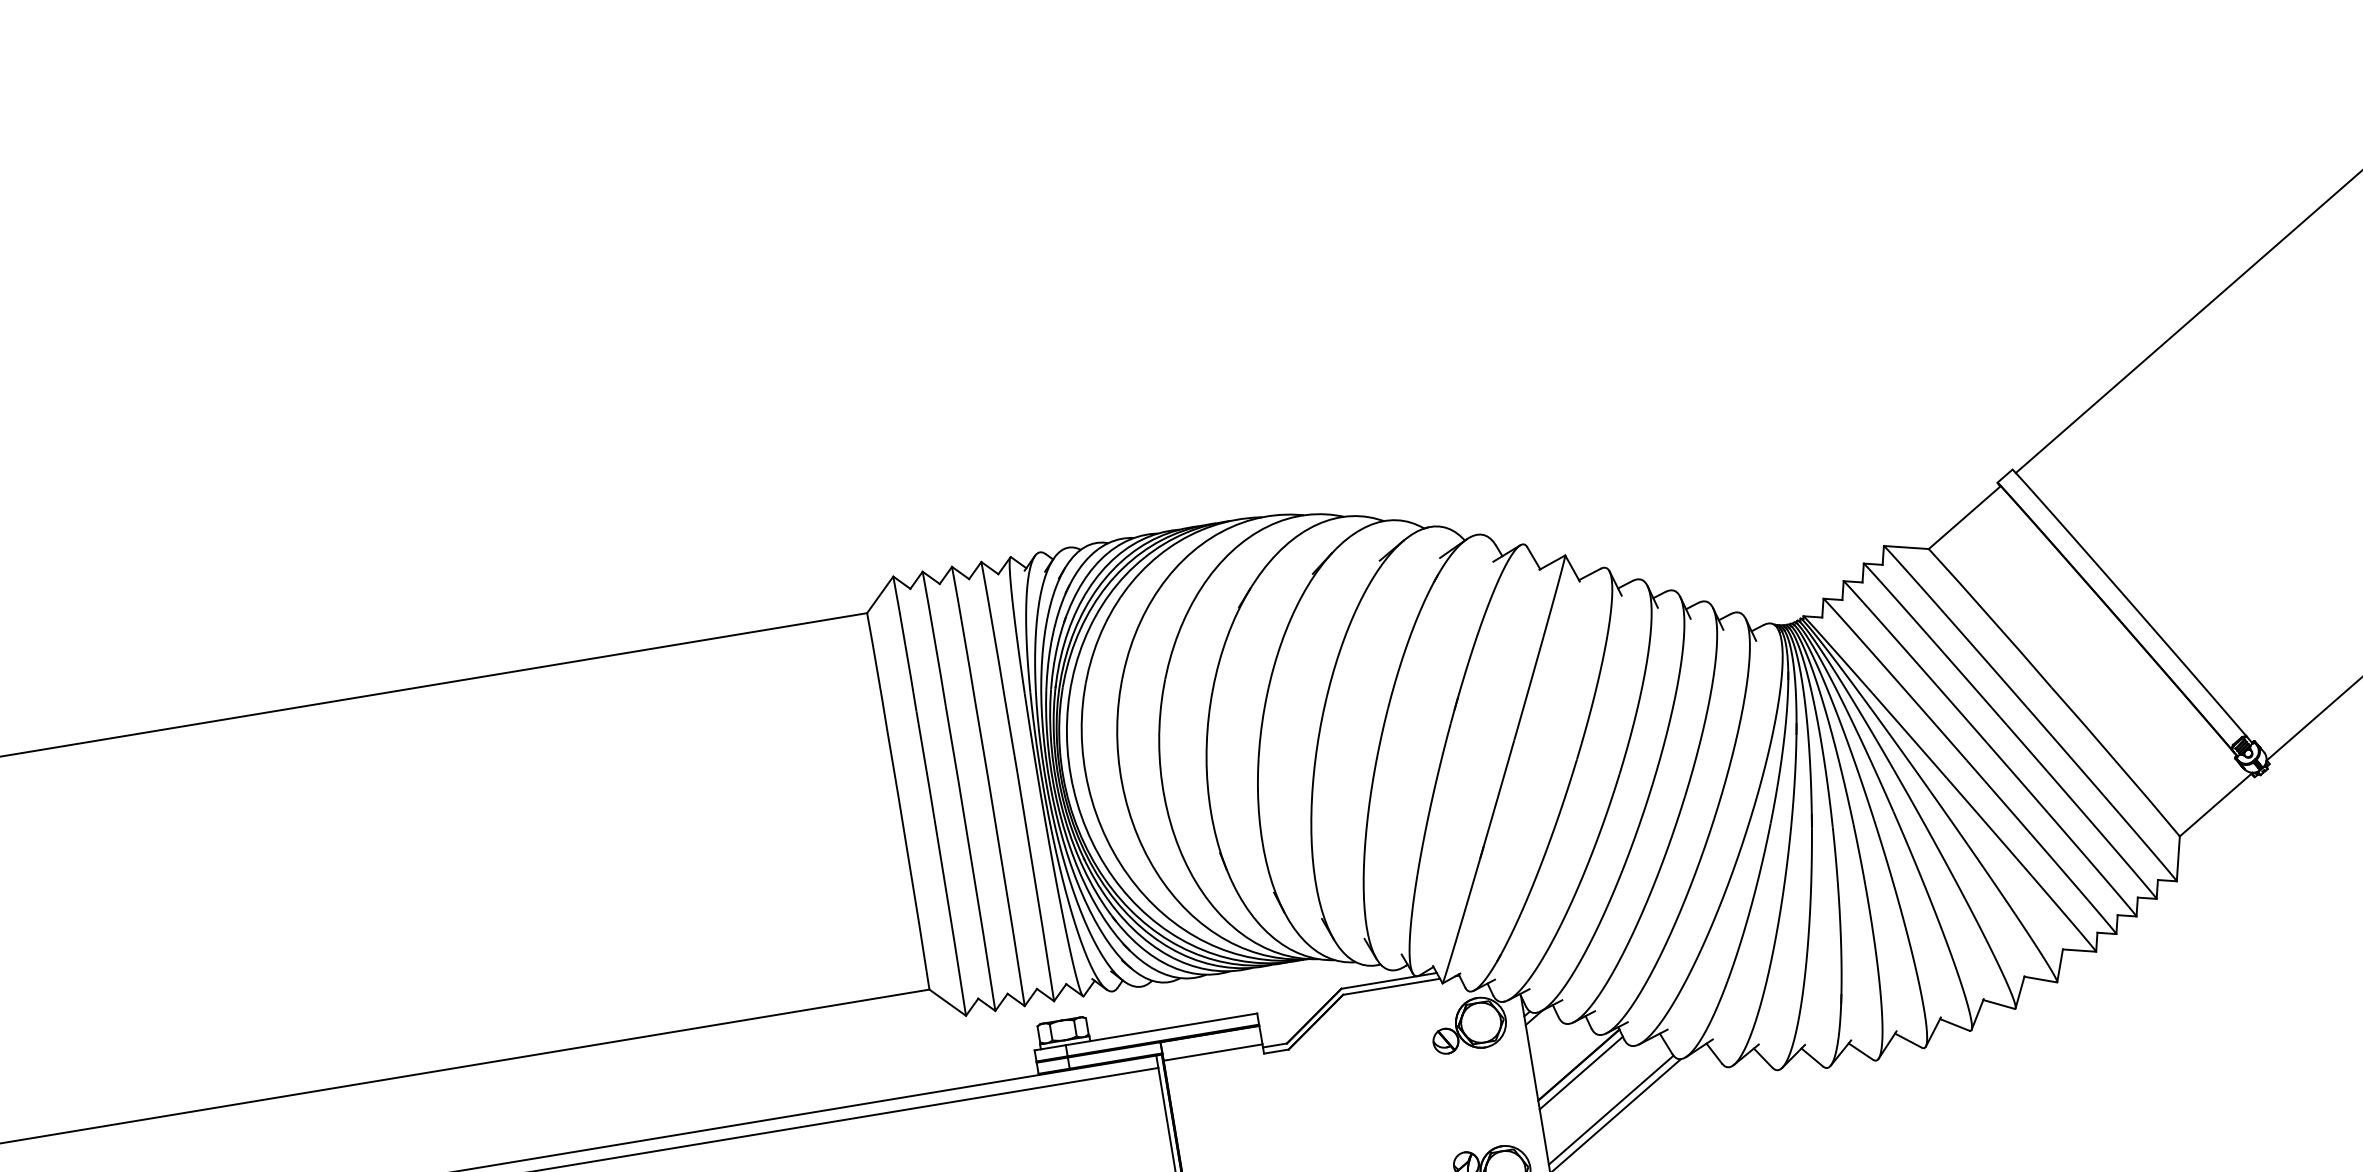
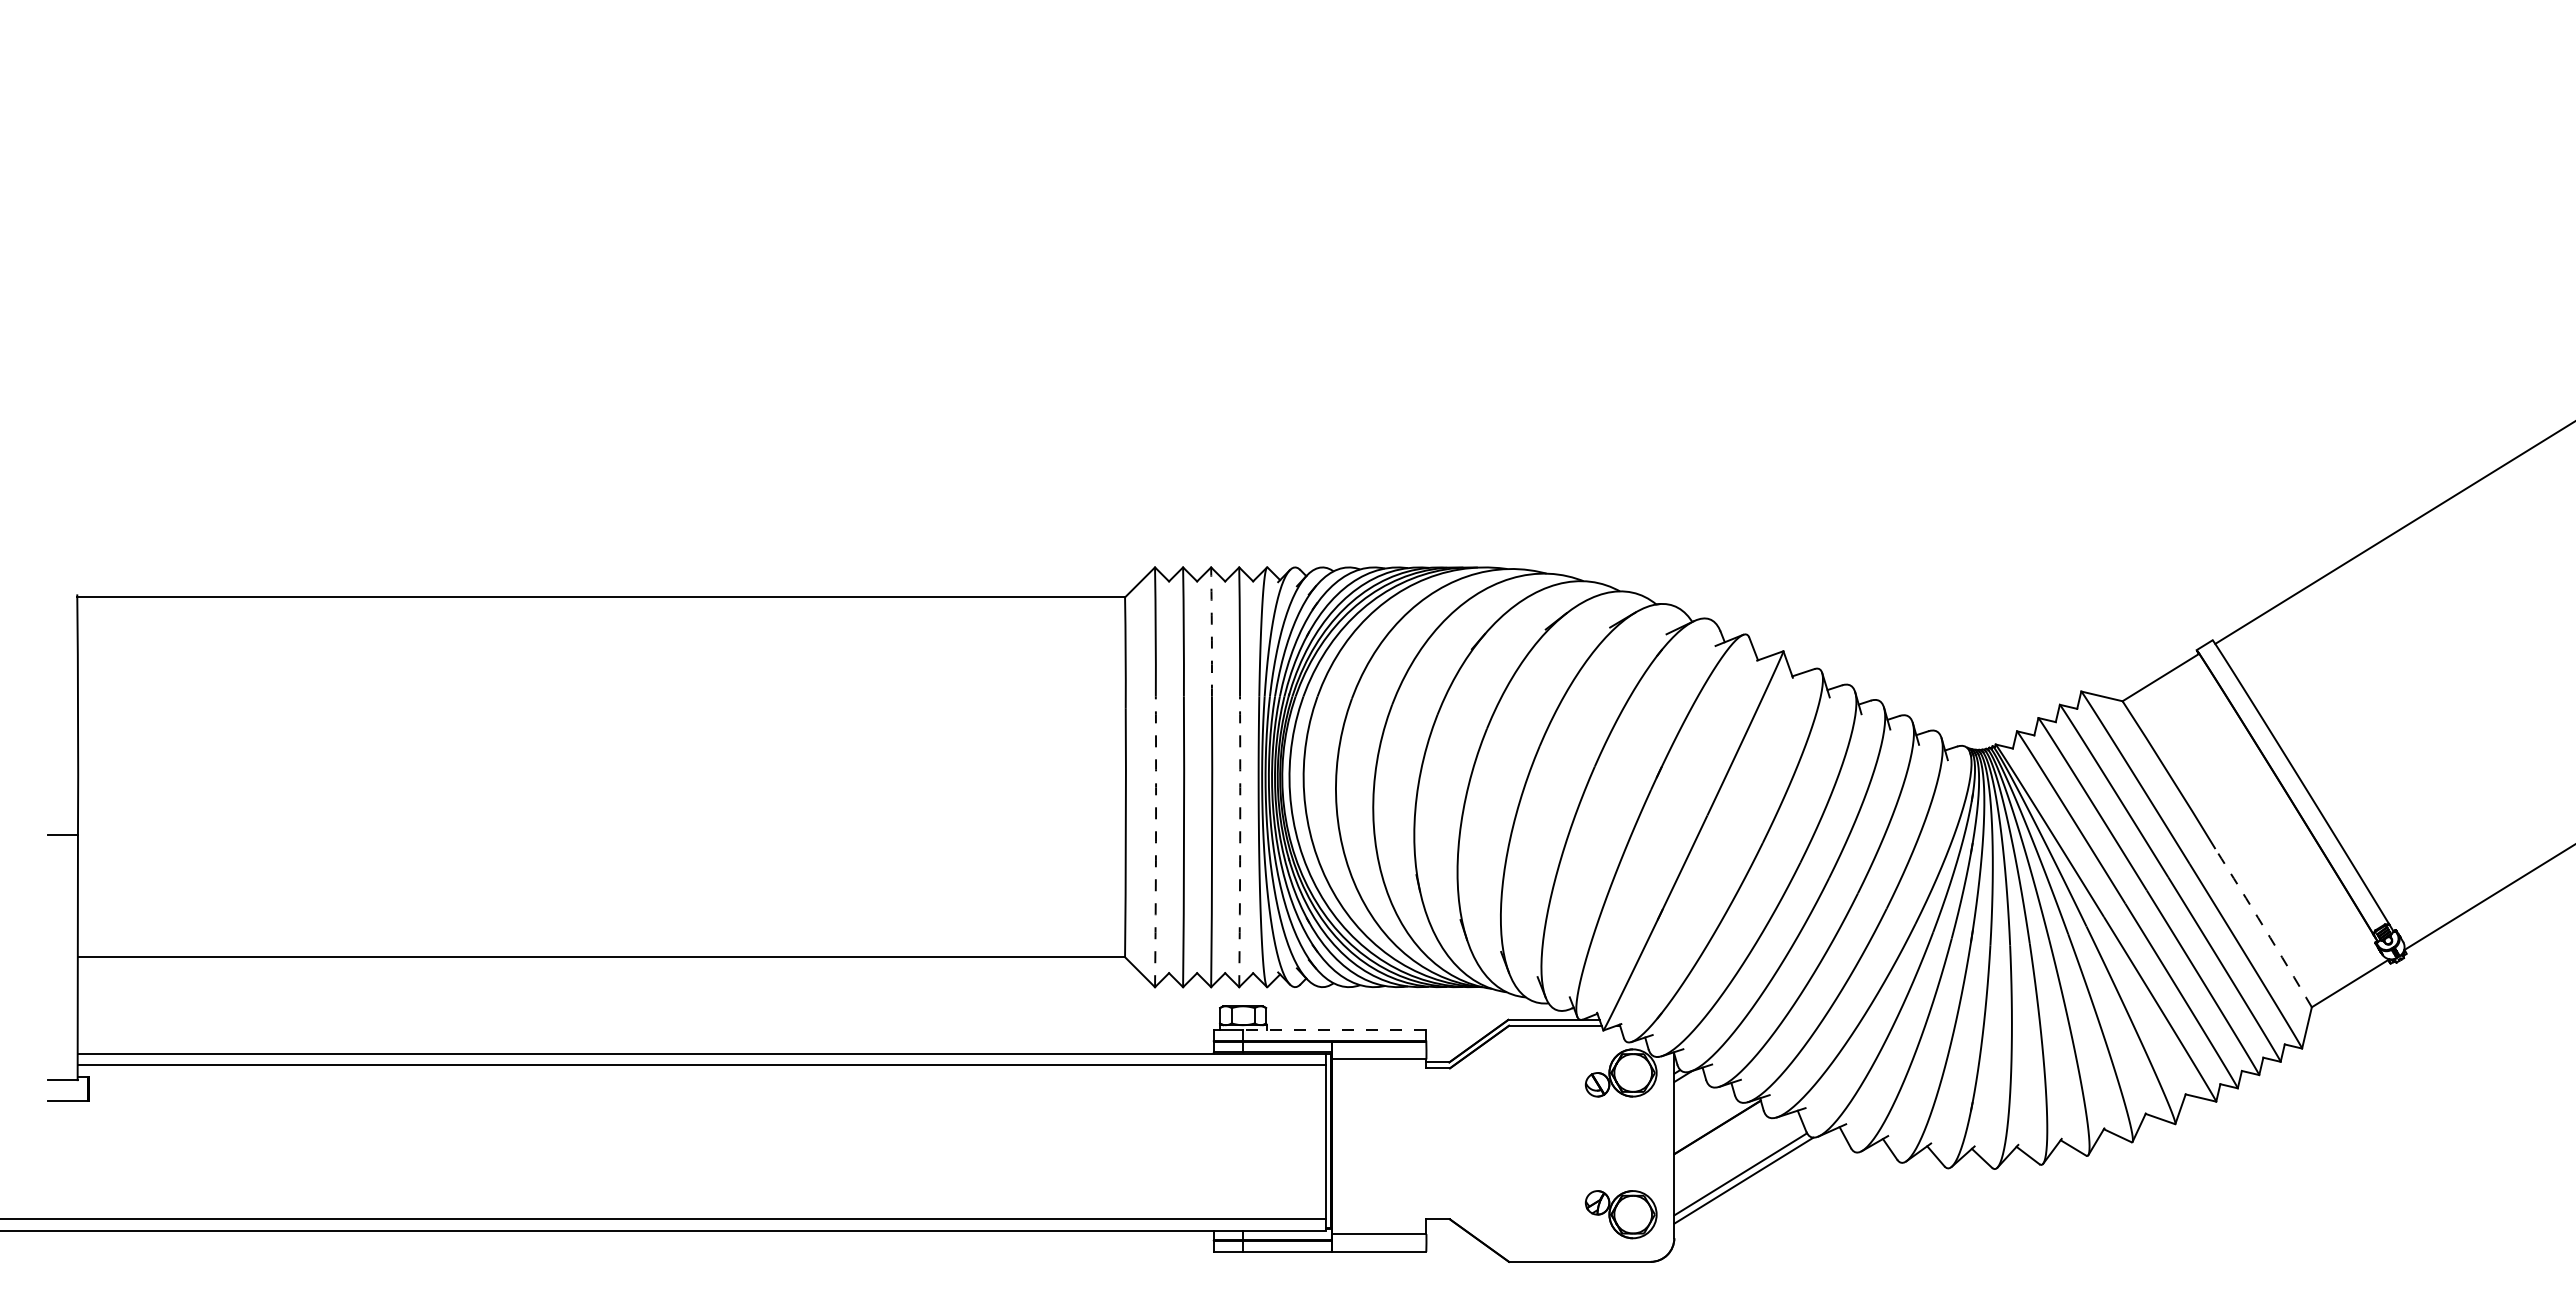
arc: (963, 634) -> (1211, 632), solid -> dashed
arc: (2116, 761) -> (2264, 927), solid -> dashed
arc: (1030, 848) -> (1240, 841), solid -> dashed
arc: (942, 863) -> (1156, 841), solid -> dashed
line: (1161, 1028) -> (1334, 1029), solid -> dashed
line: (1581, 1072) -> (1718, 1134), removed

